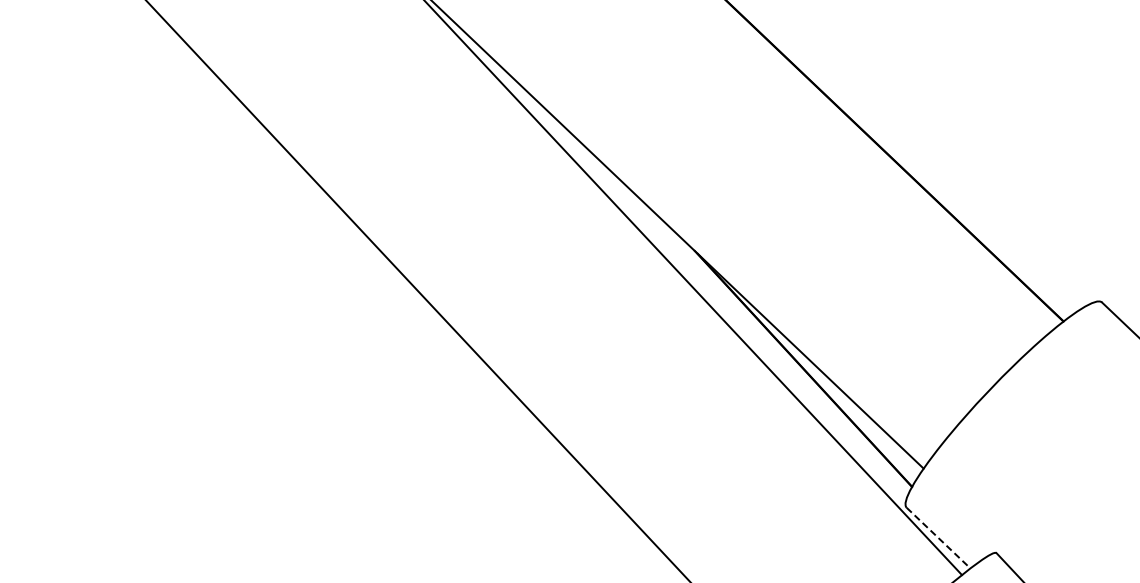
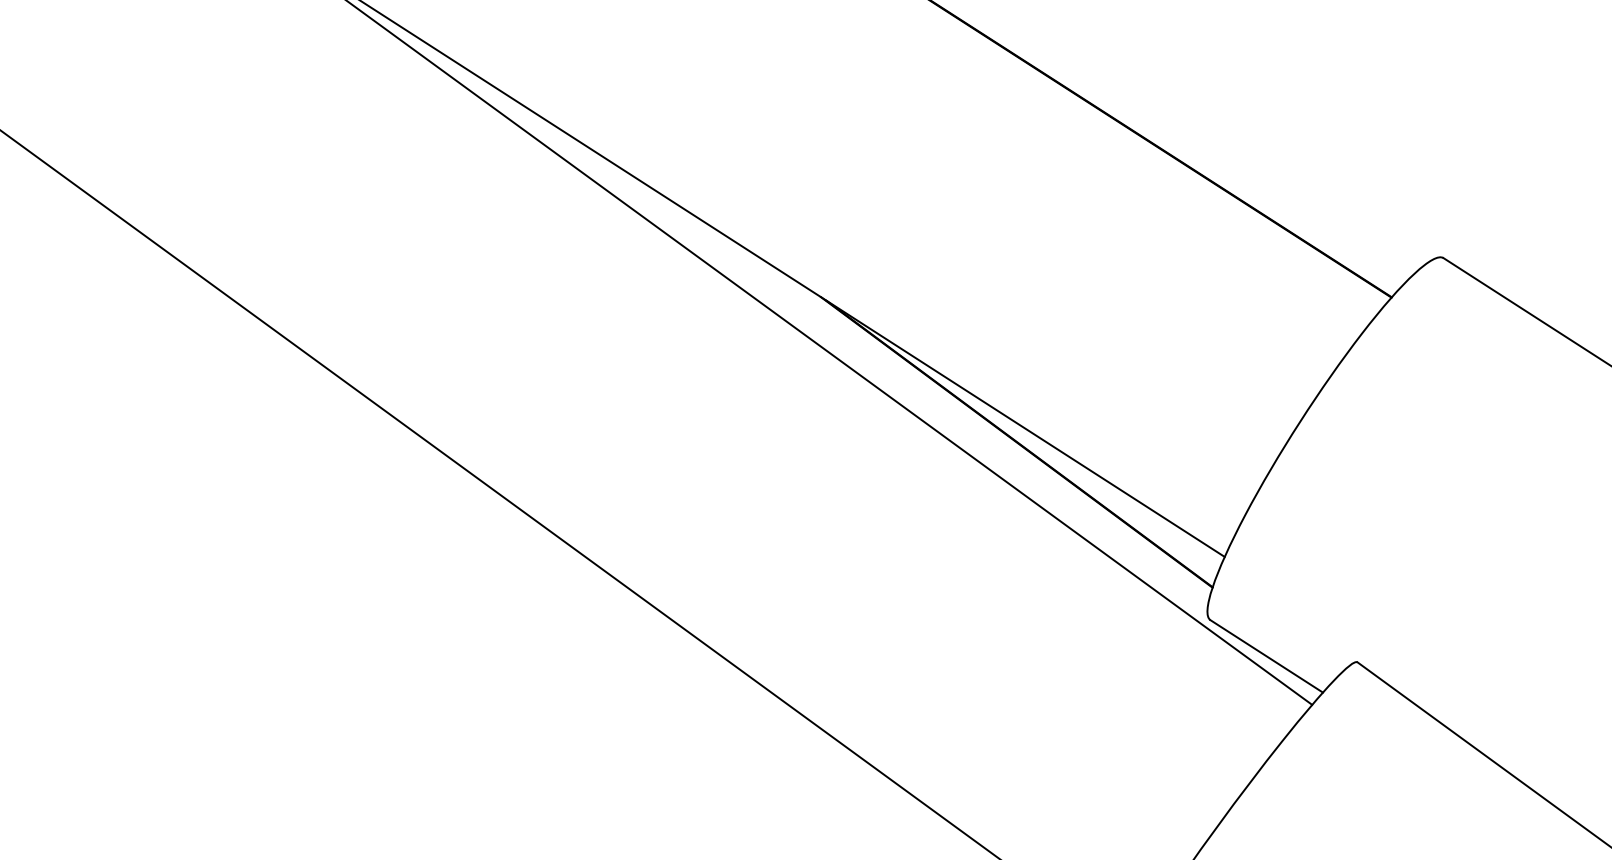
line: (938, 538) -> (1266, 656), dashed -> solid

